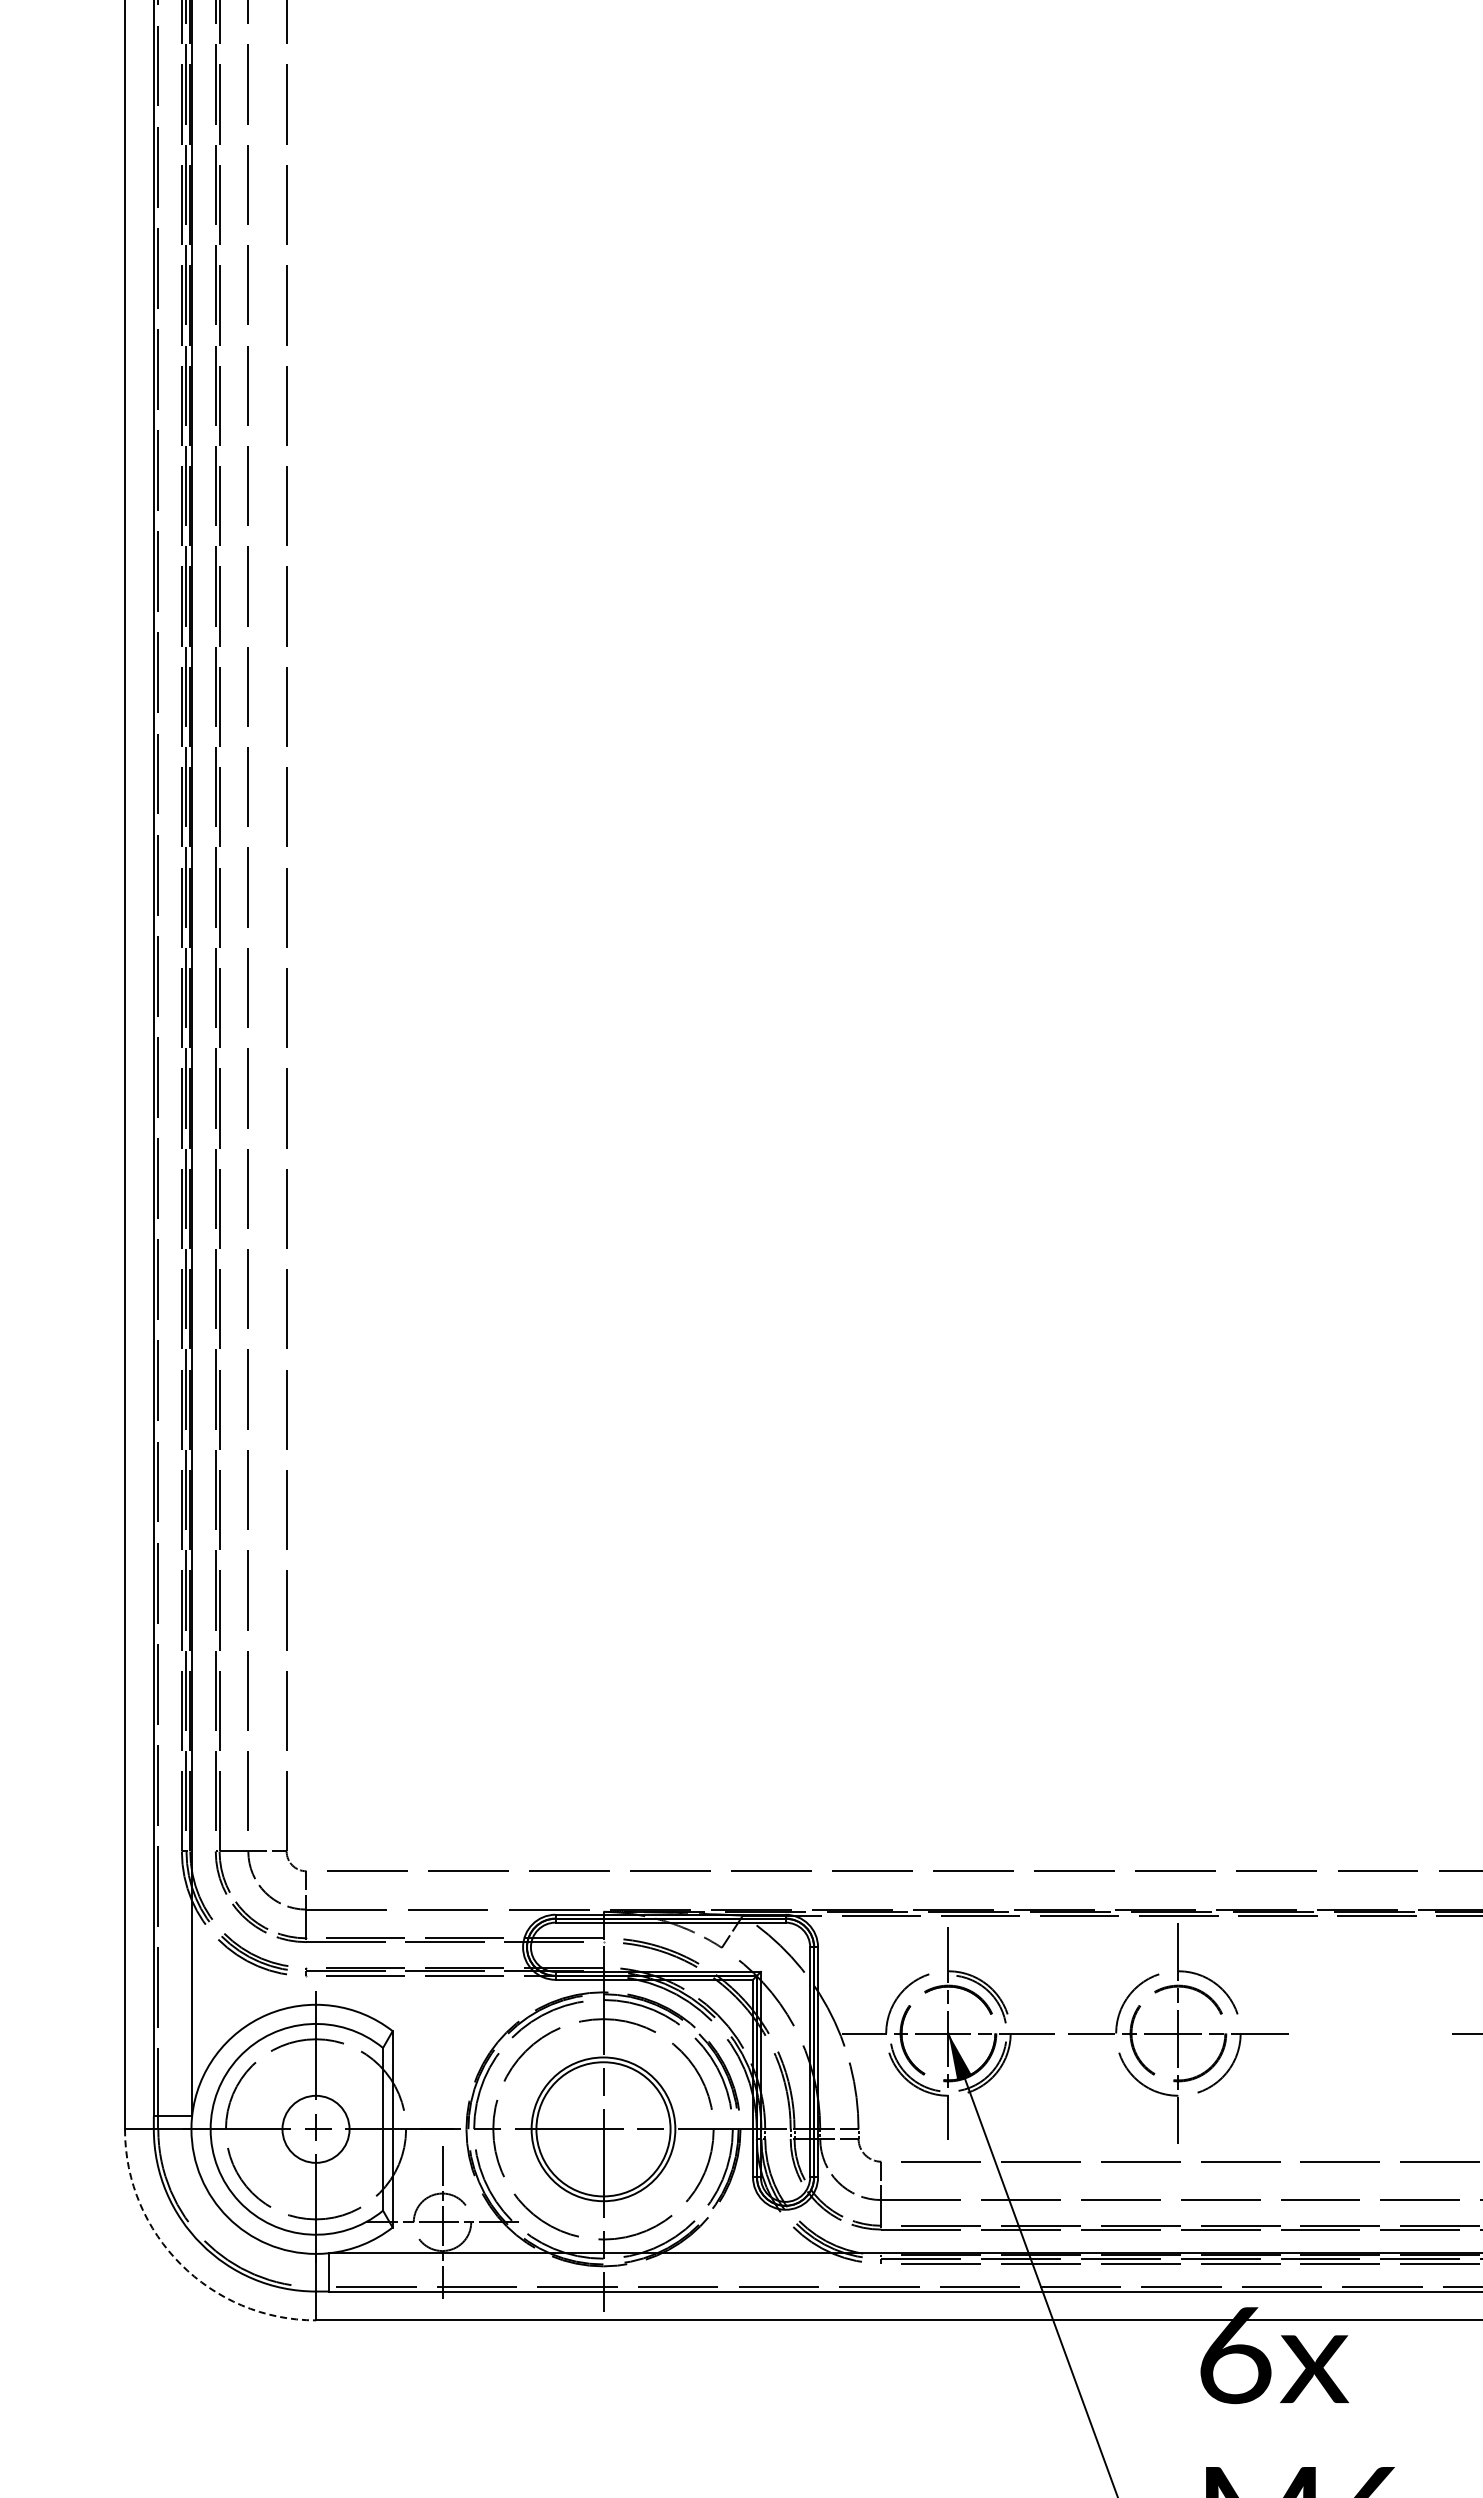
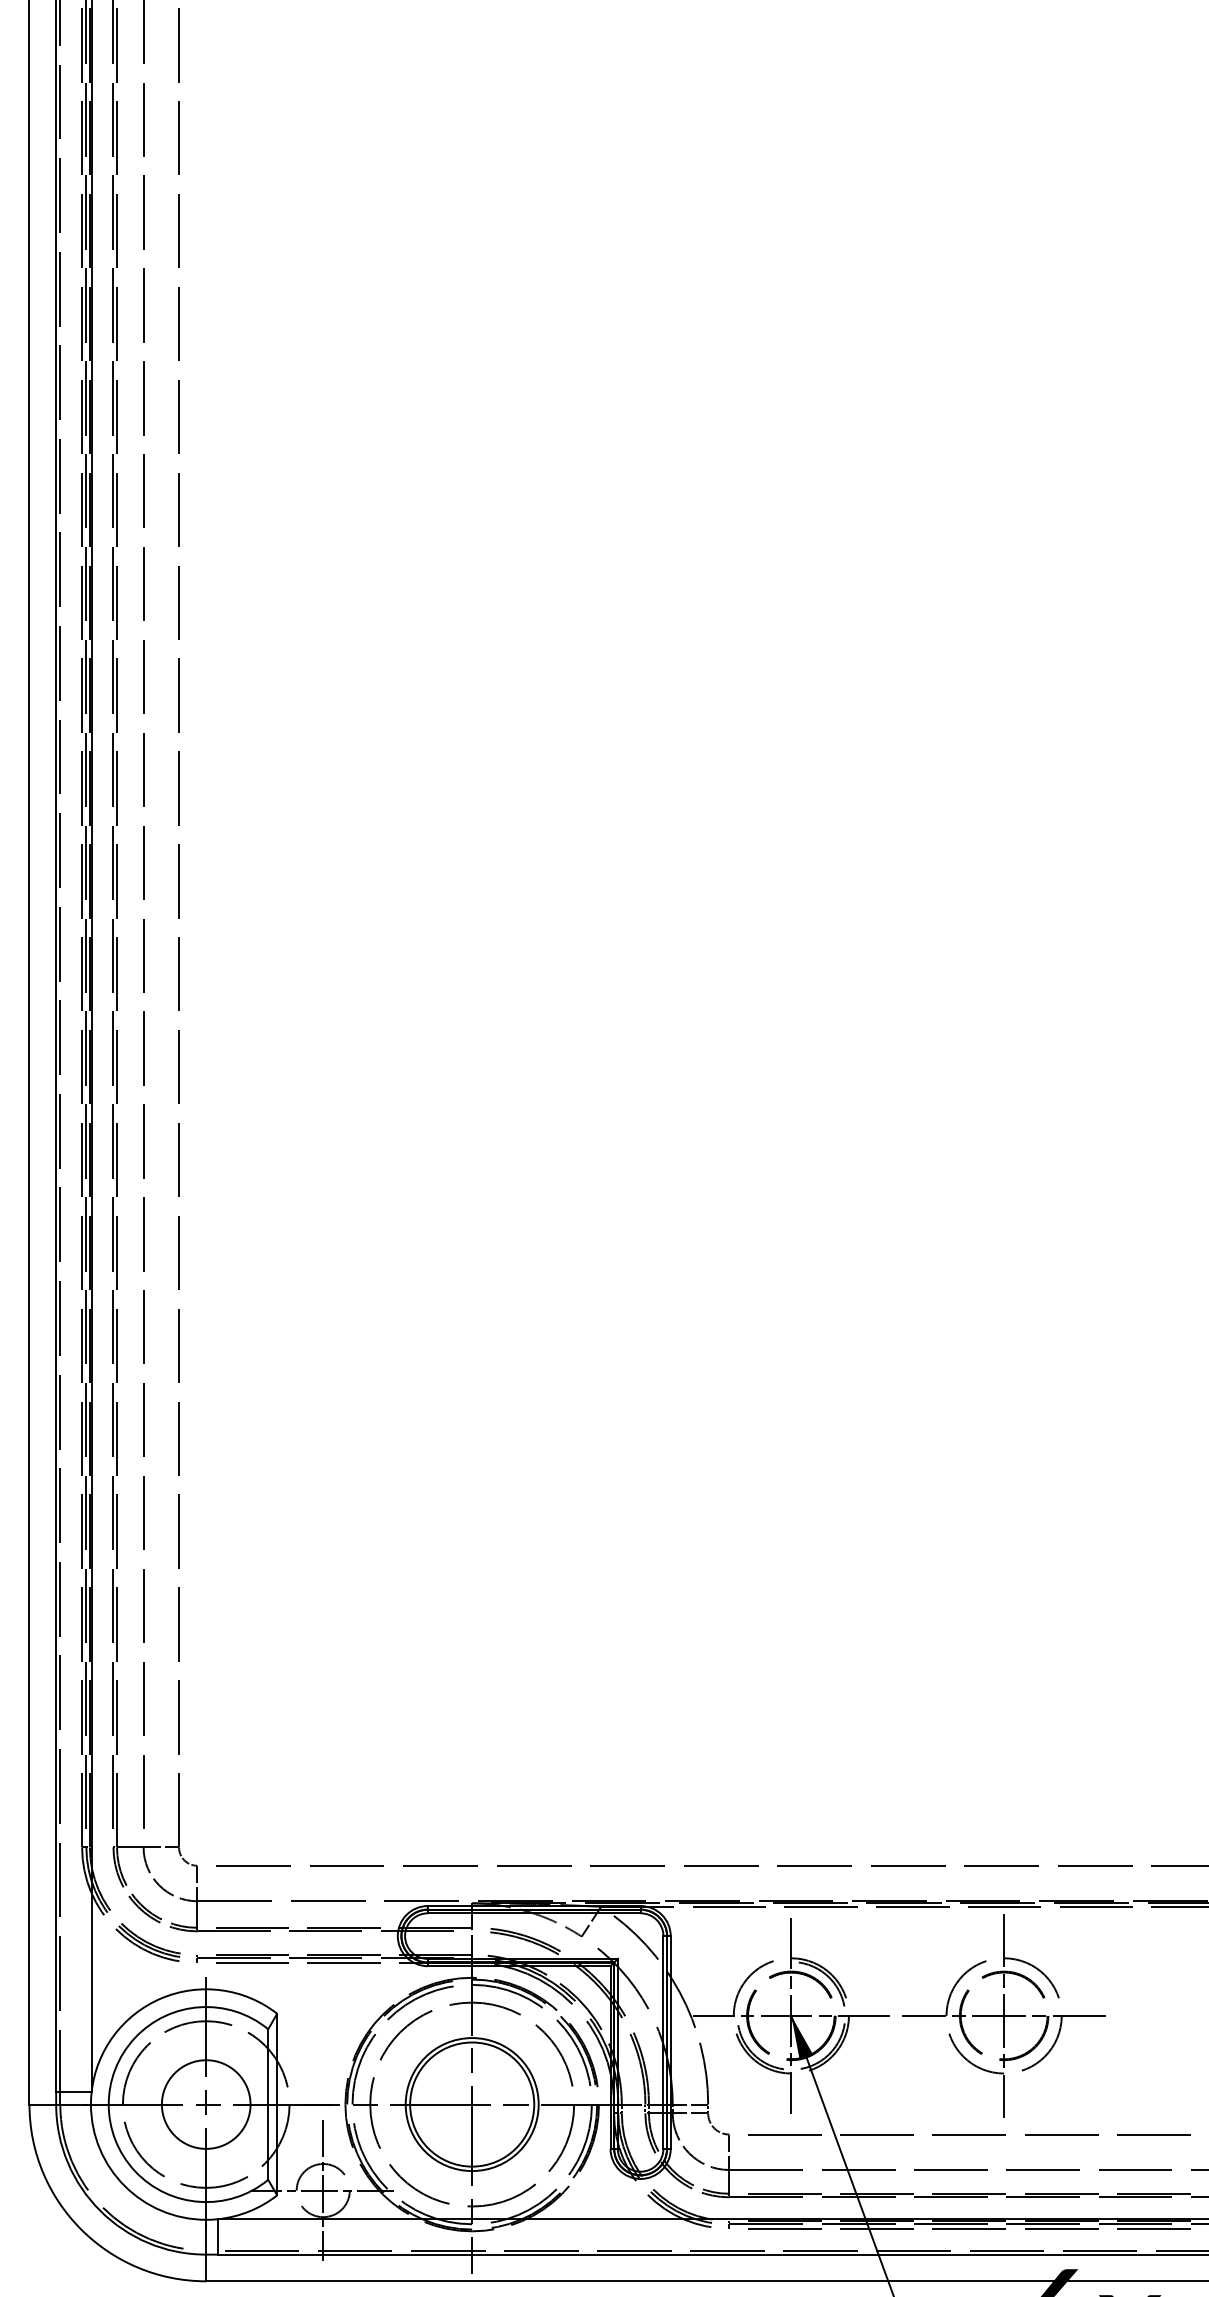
circle: (315, 2129) -> (205, 2104), size x1.43
arc: (180, 2264) -> (80, 2229), dashed -> solid

